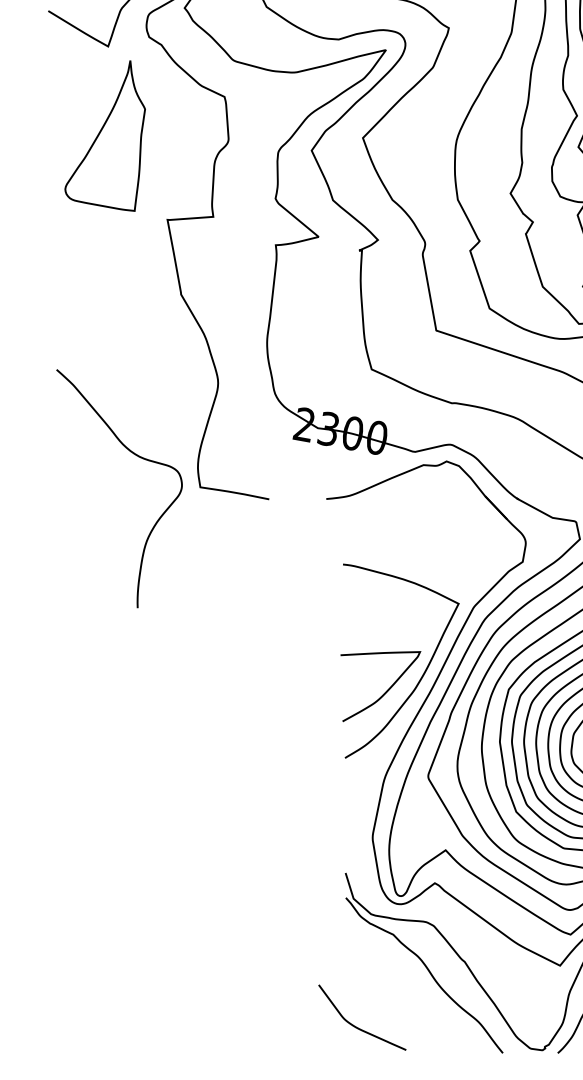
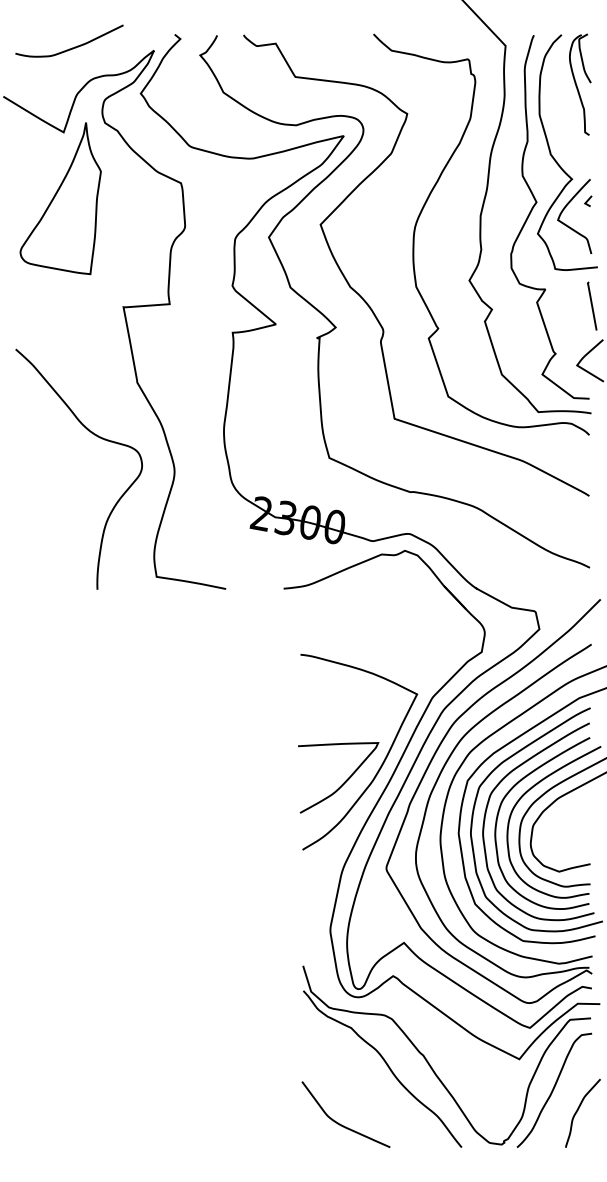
part: (105, 135) -> (60, 198), moved
curve: (137, 457) -> (97, 437), moved
curve: (356, 1026) -> (340, 1123), moved

